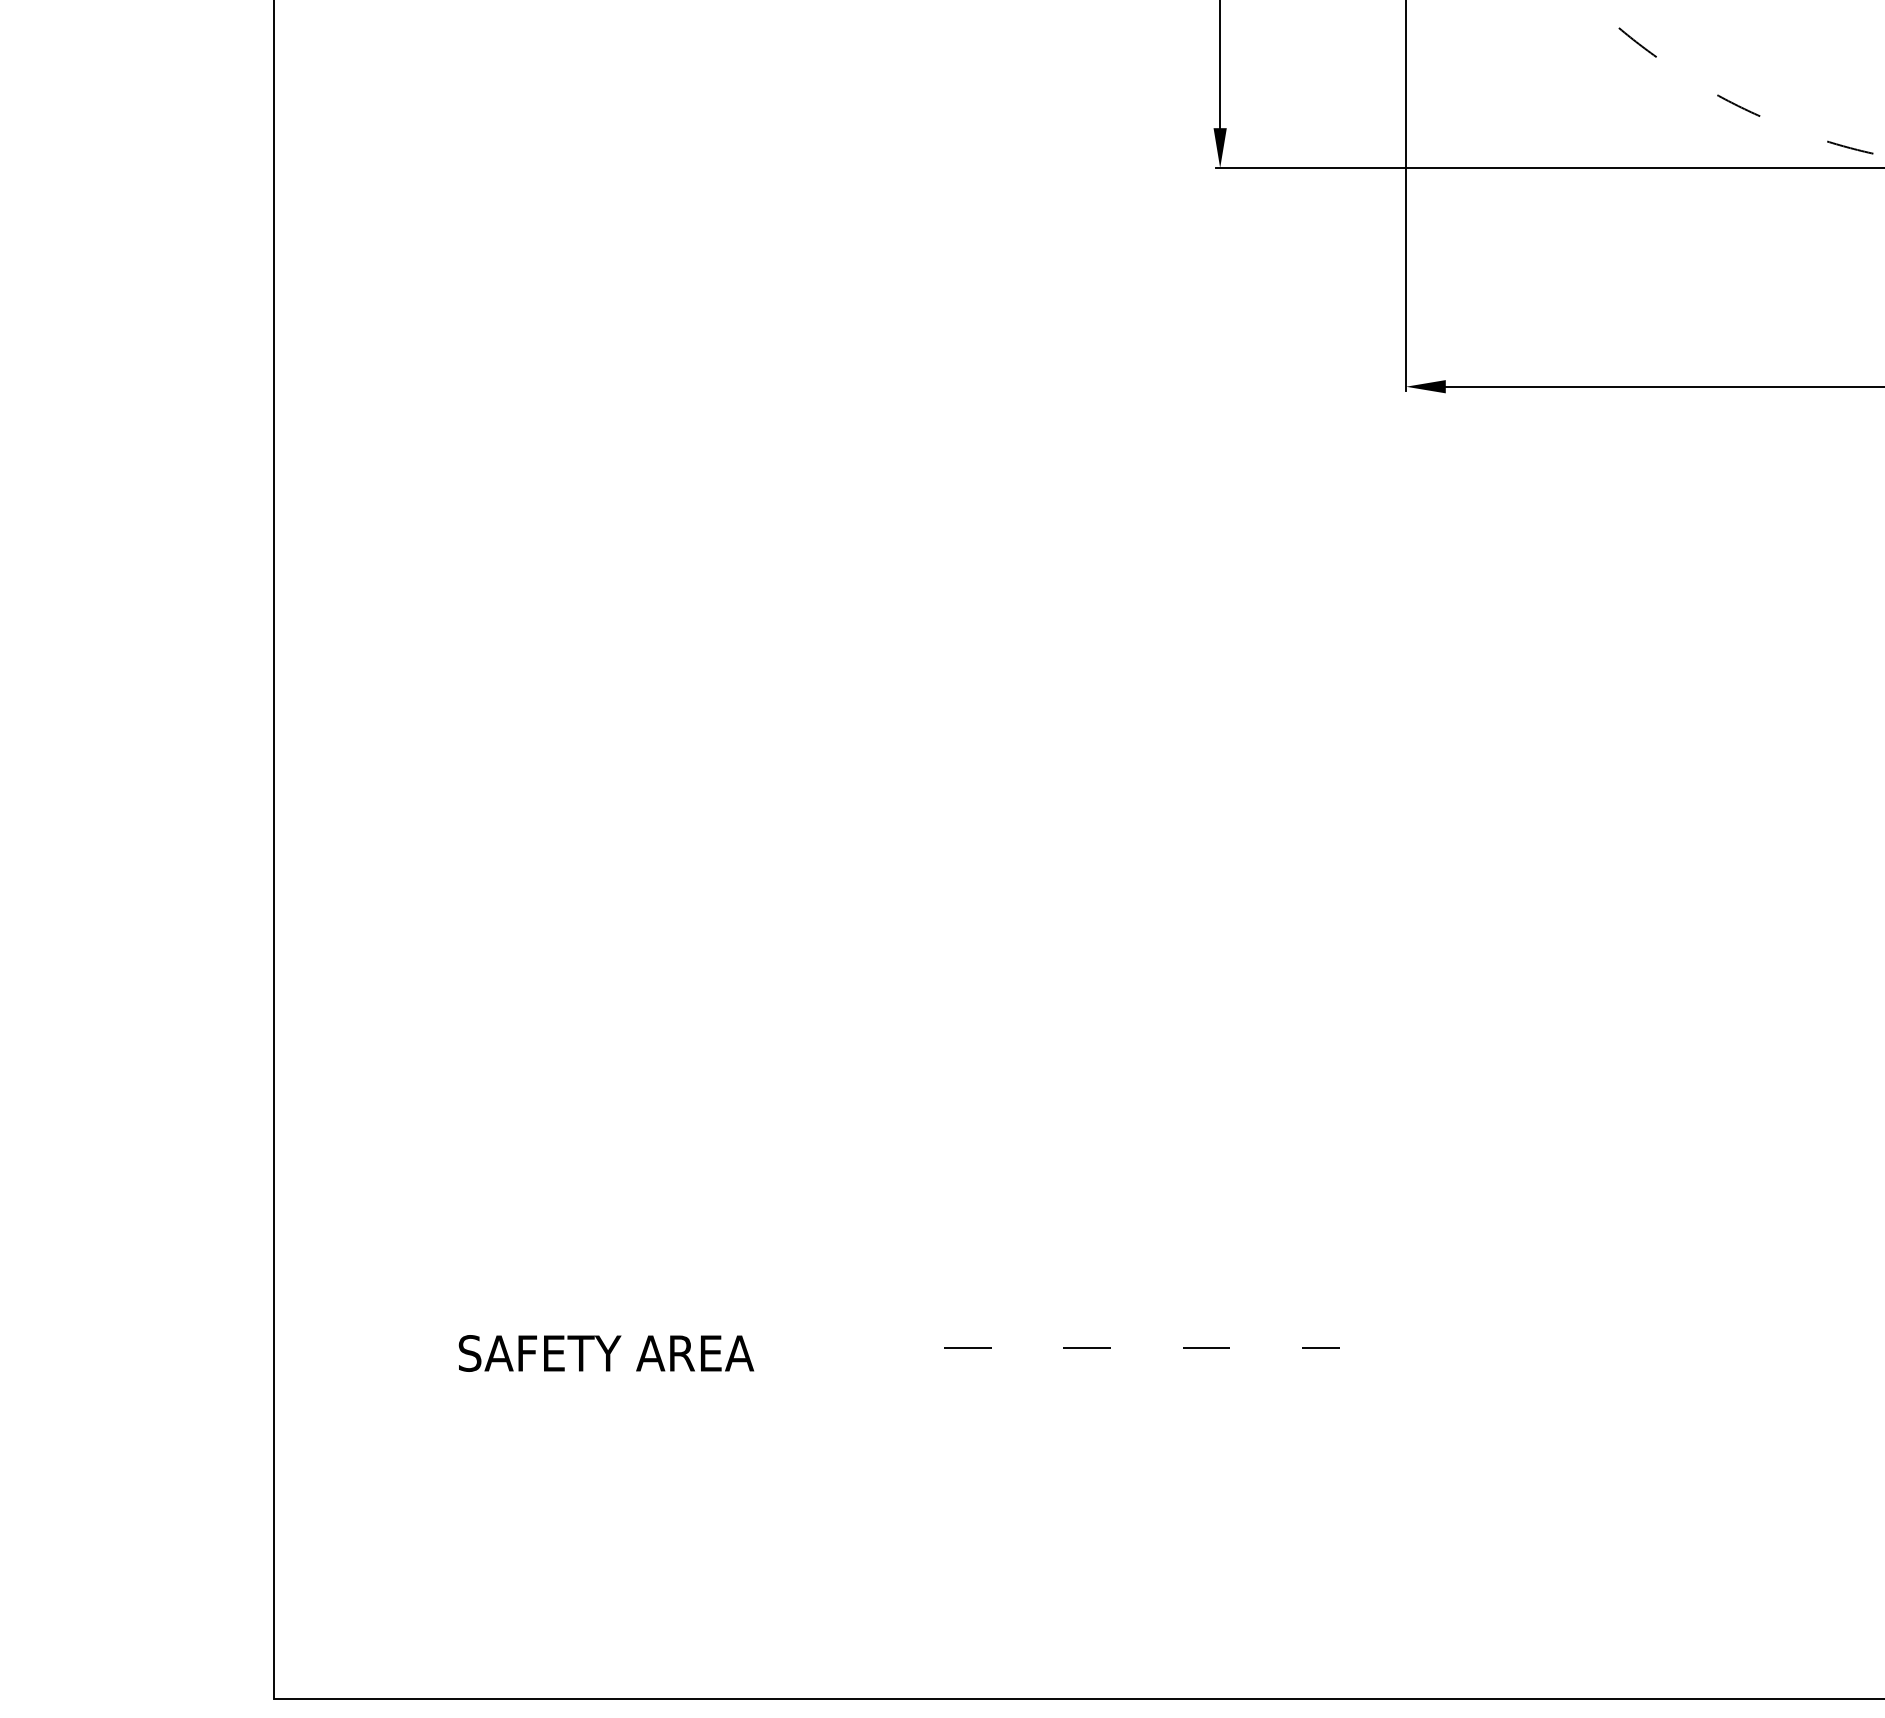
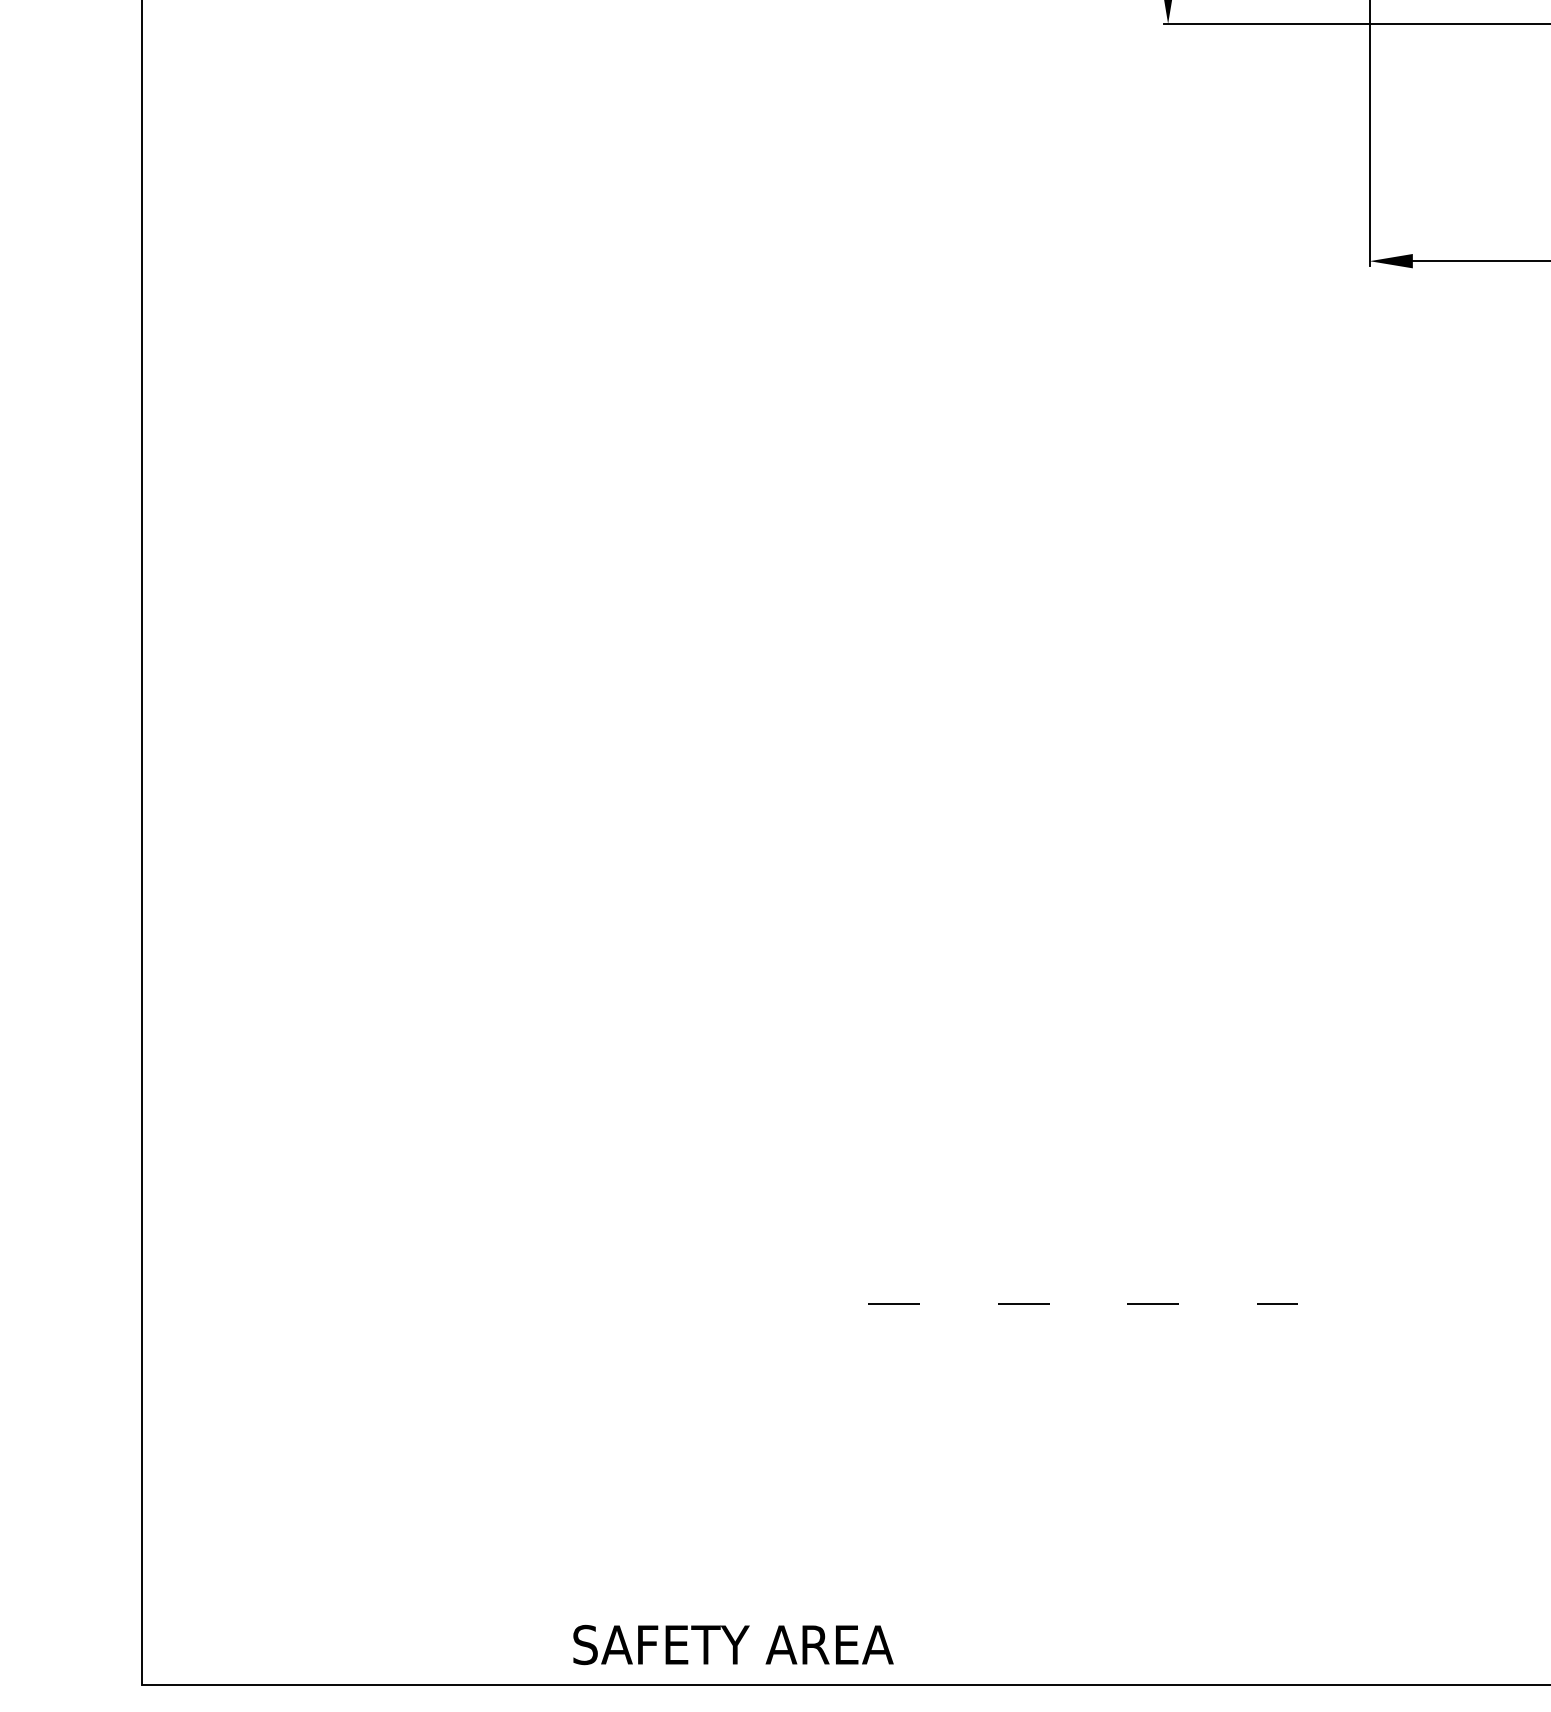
text: (606, 1353) -> (733, 1644), moved

